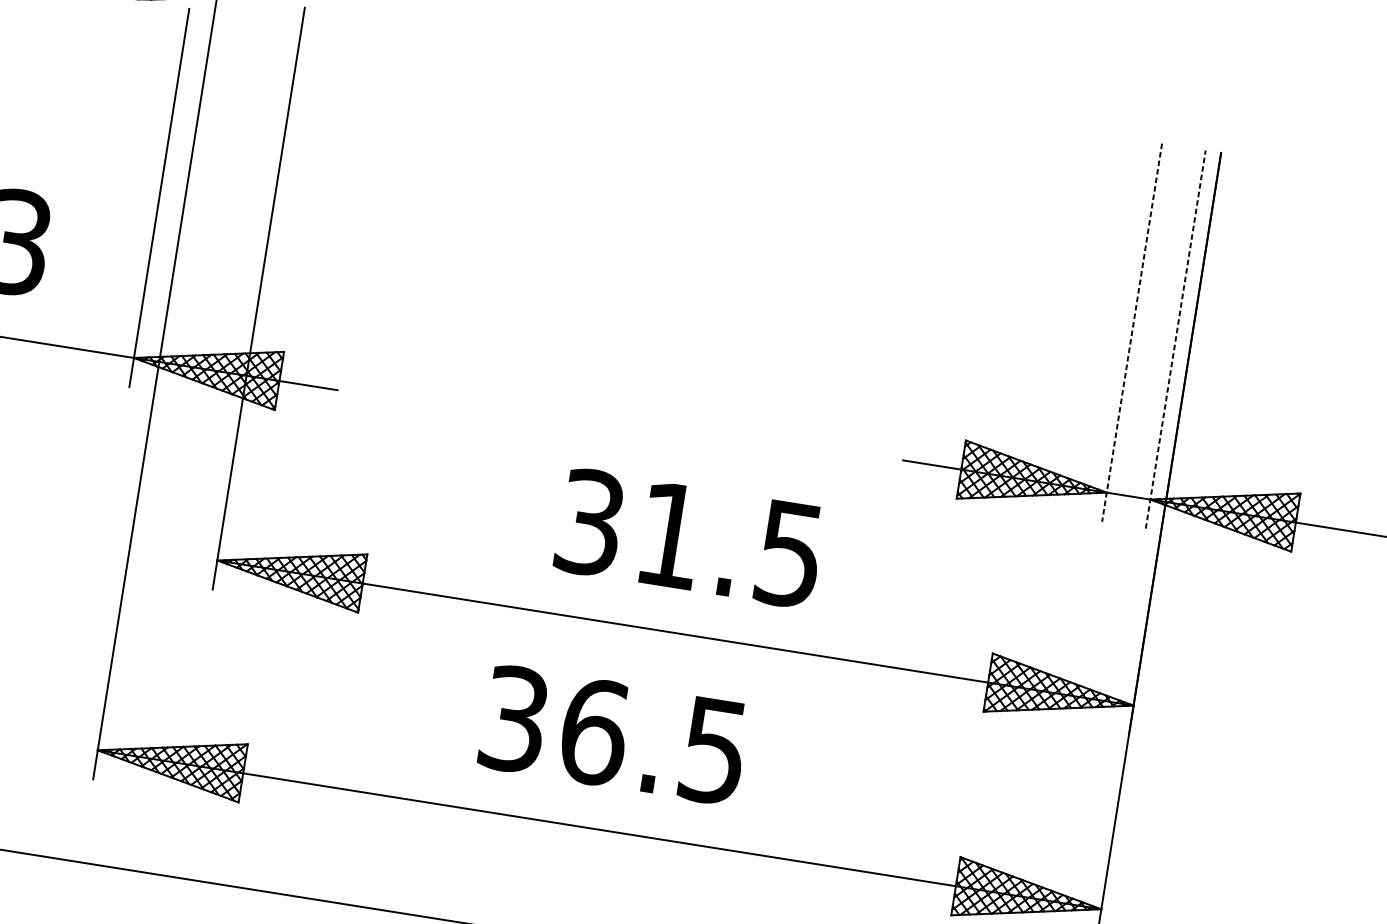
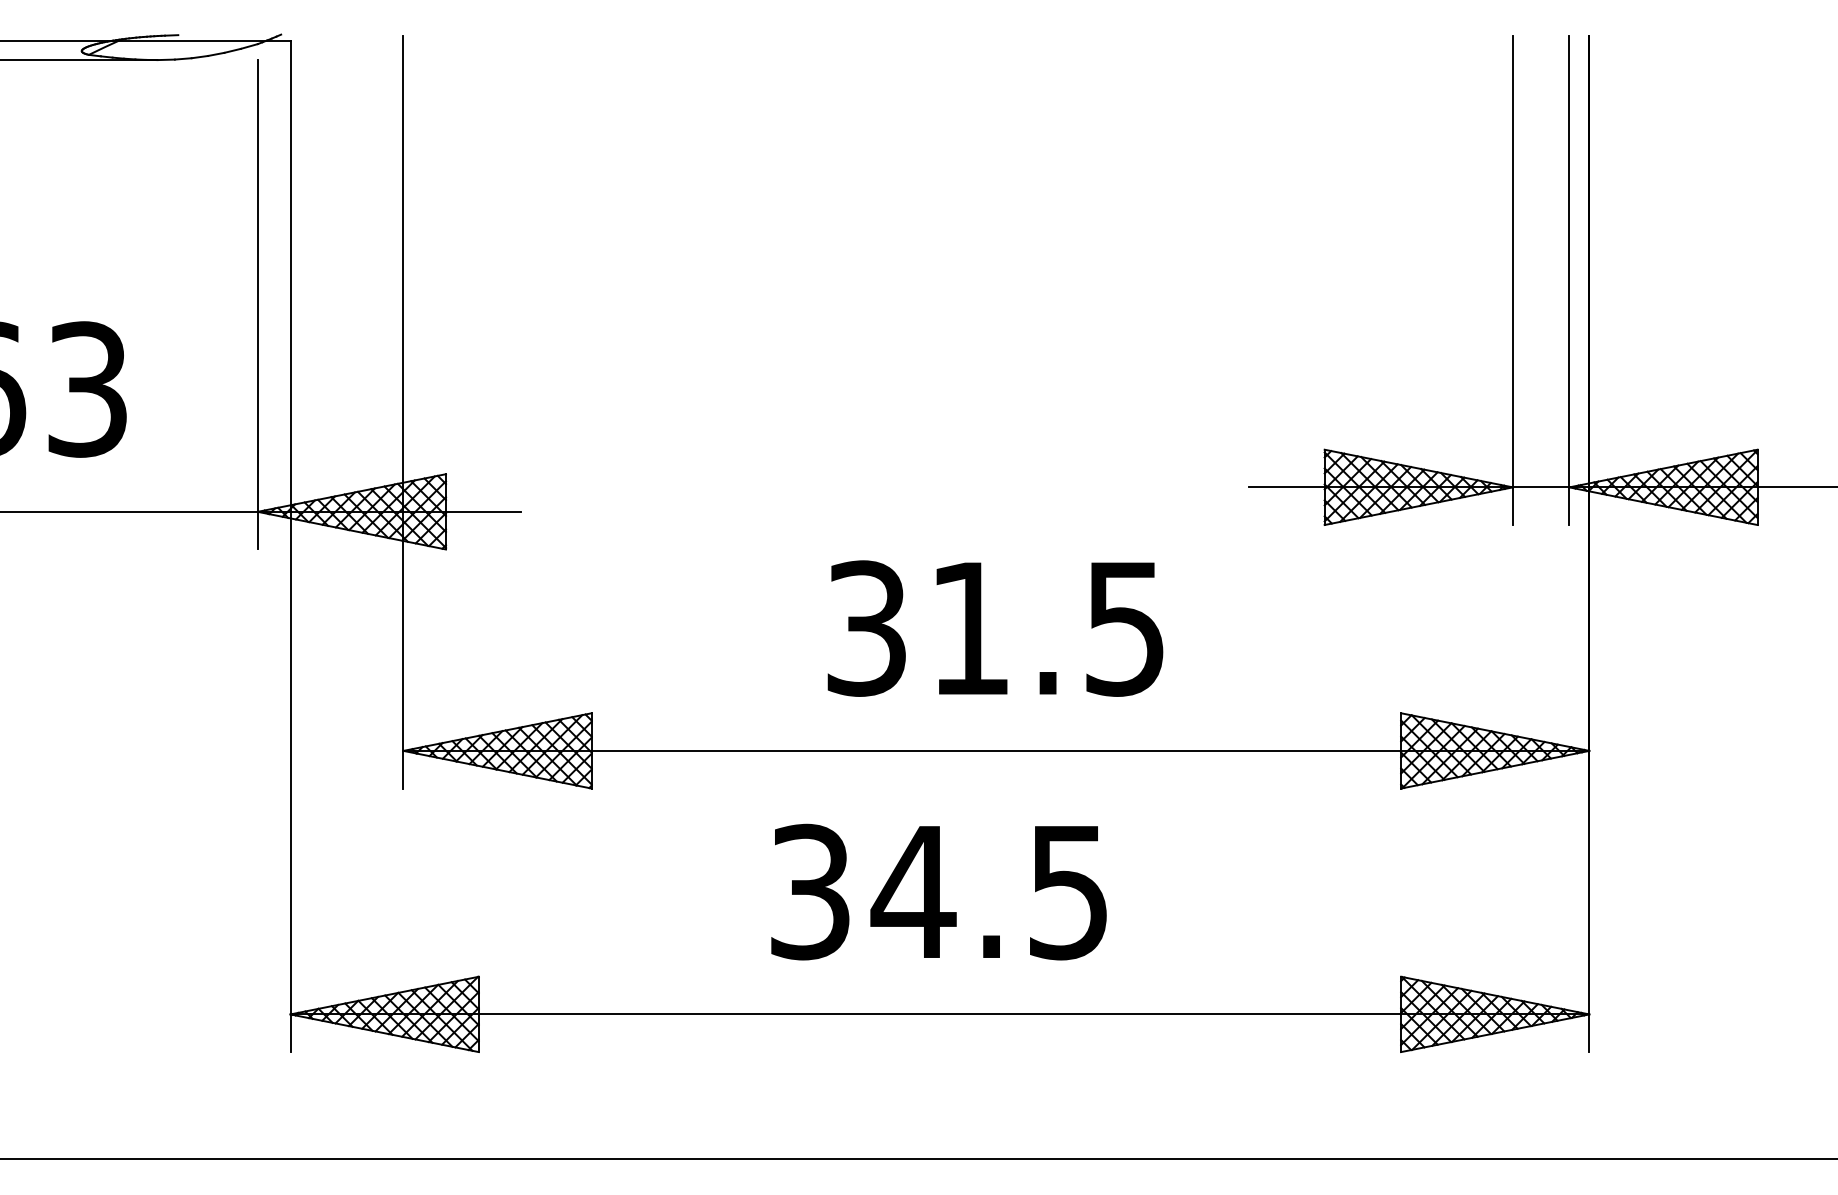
line: (1131, 332) -> (1512, 280), dashed -> solid
line: (1175, 339) -> (1569, 280), dashed -> solid
text: (594, 731) -> (913, 891), 36.5 -> 34.5

